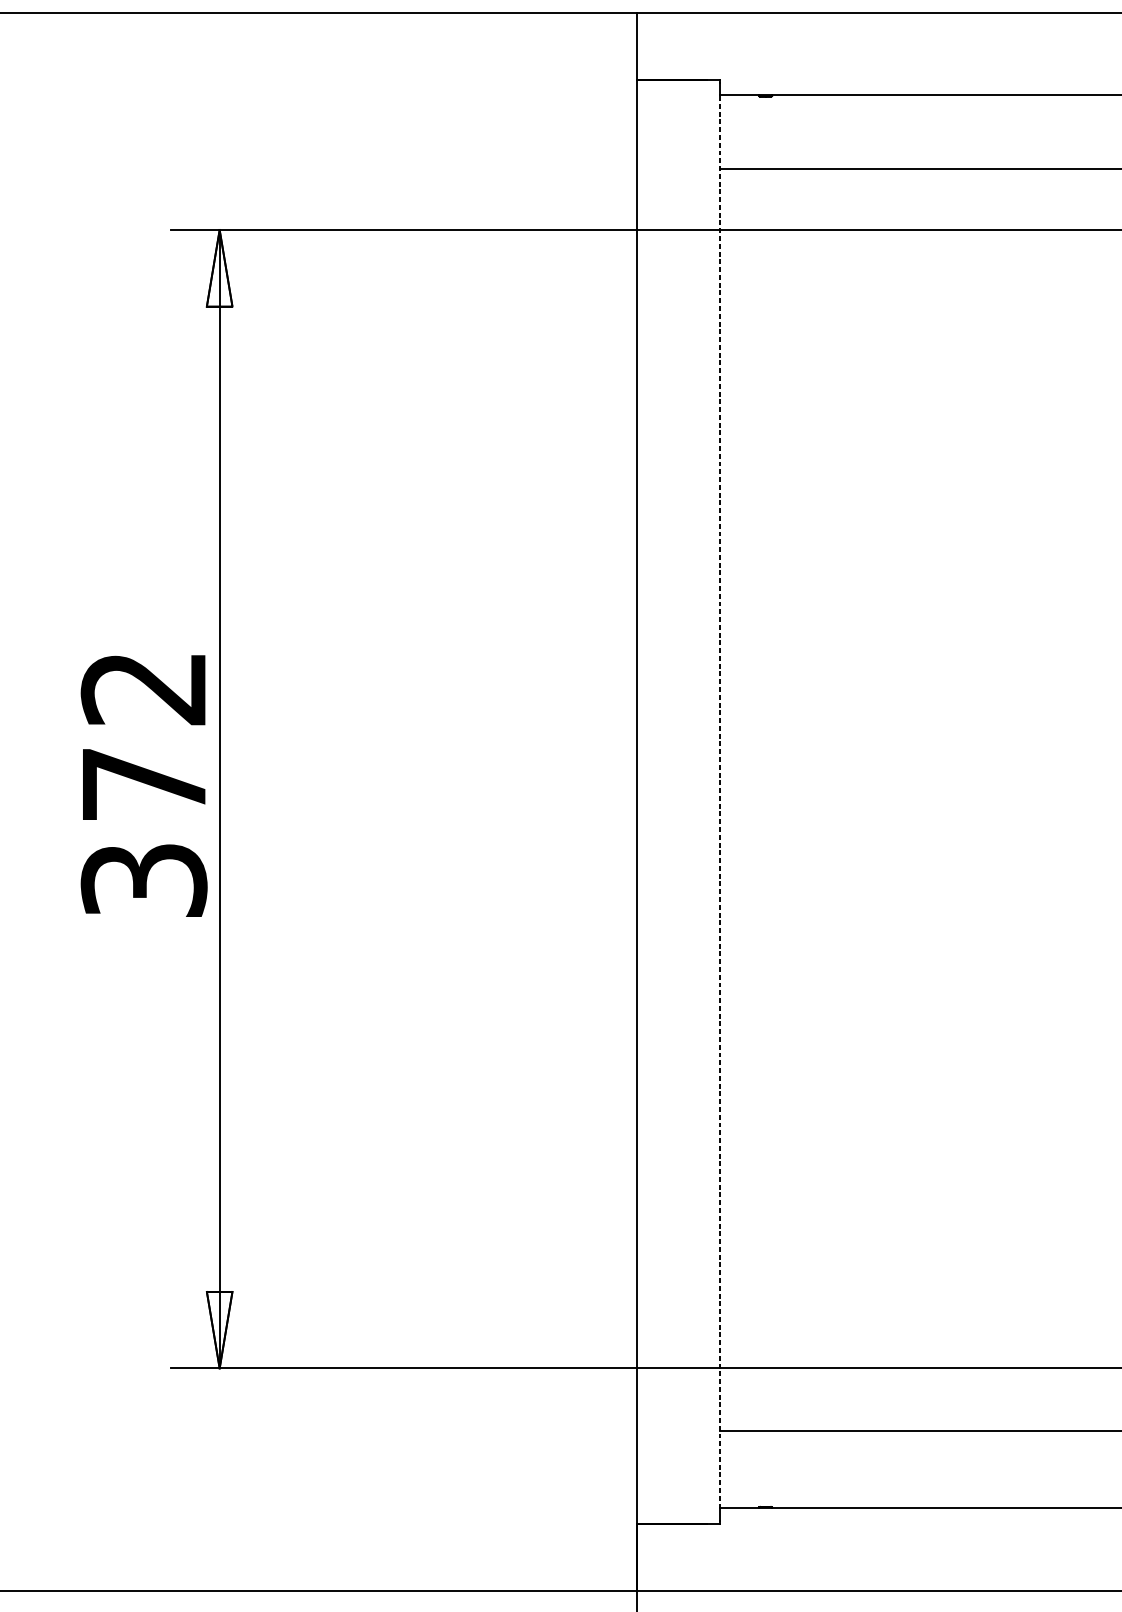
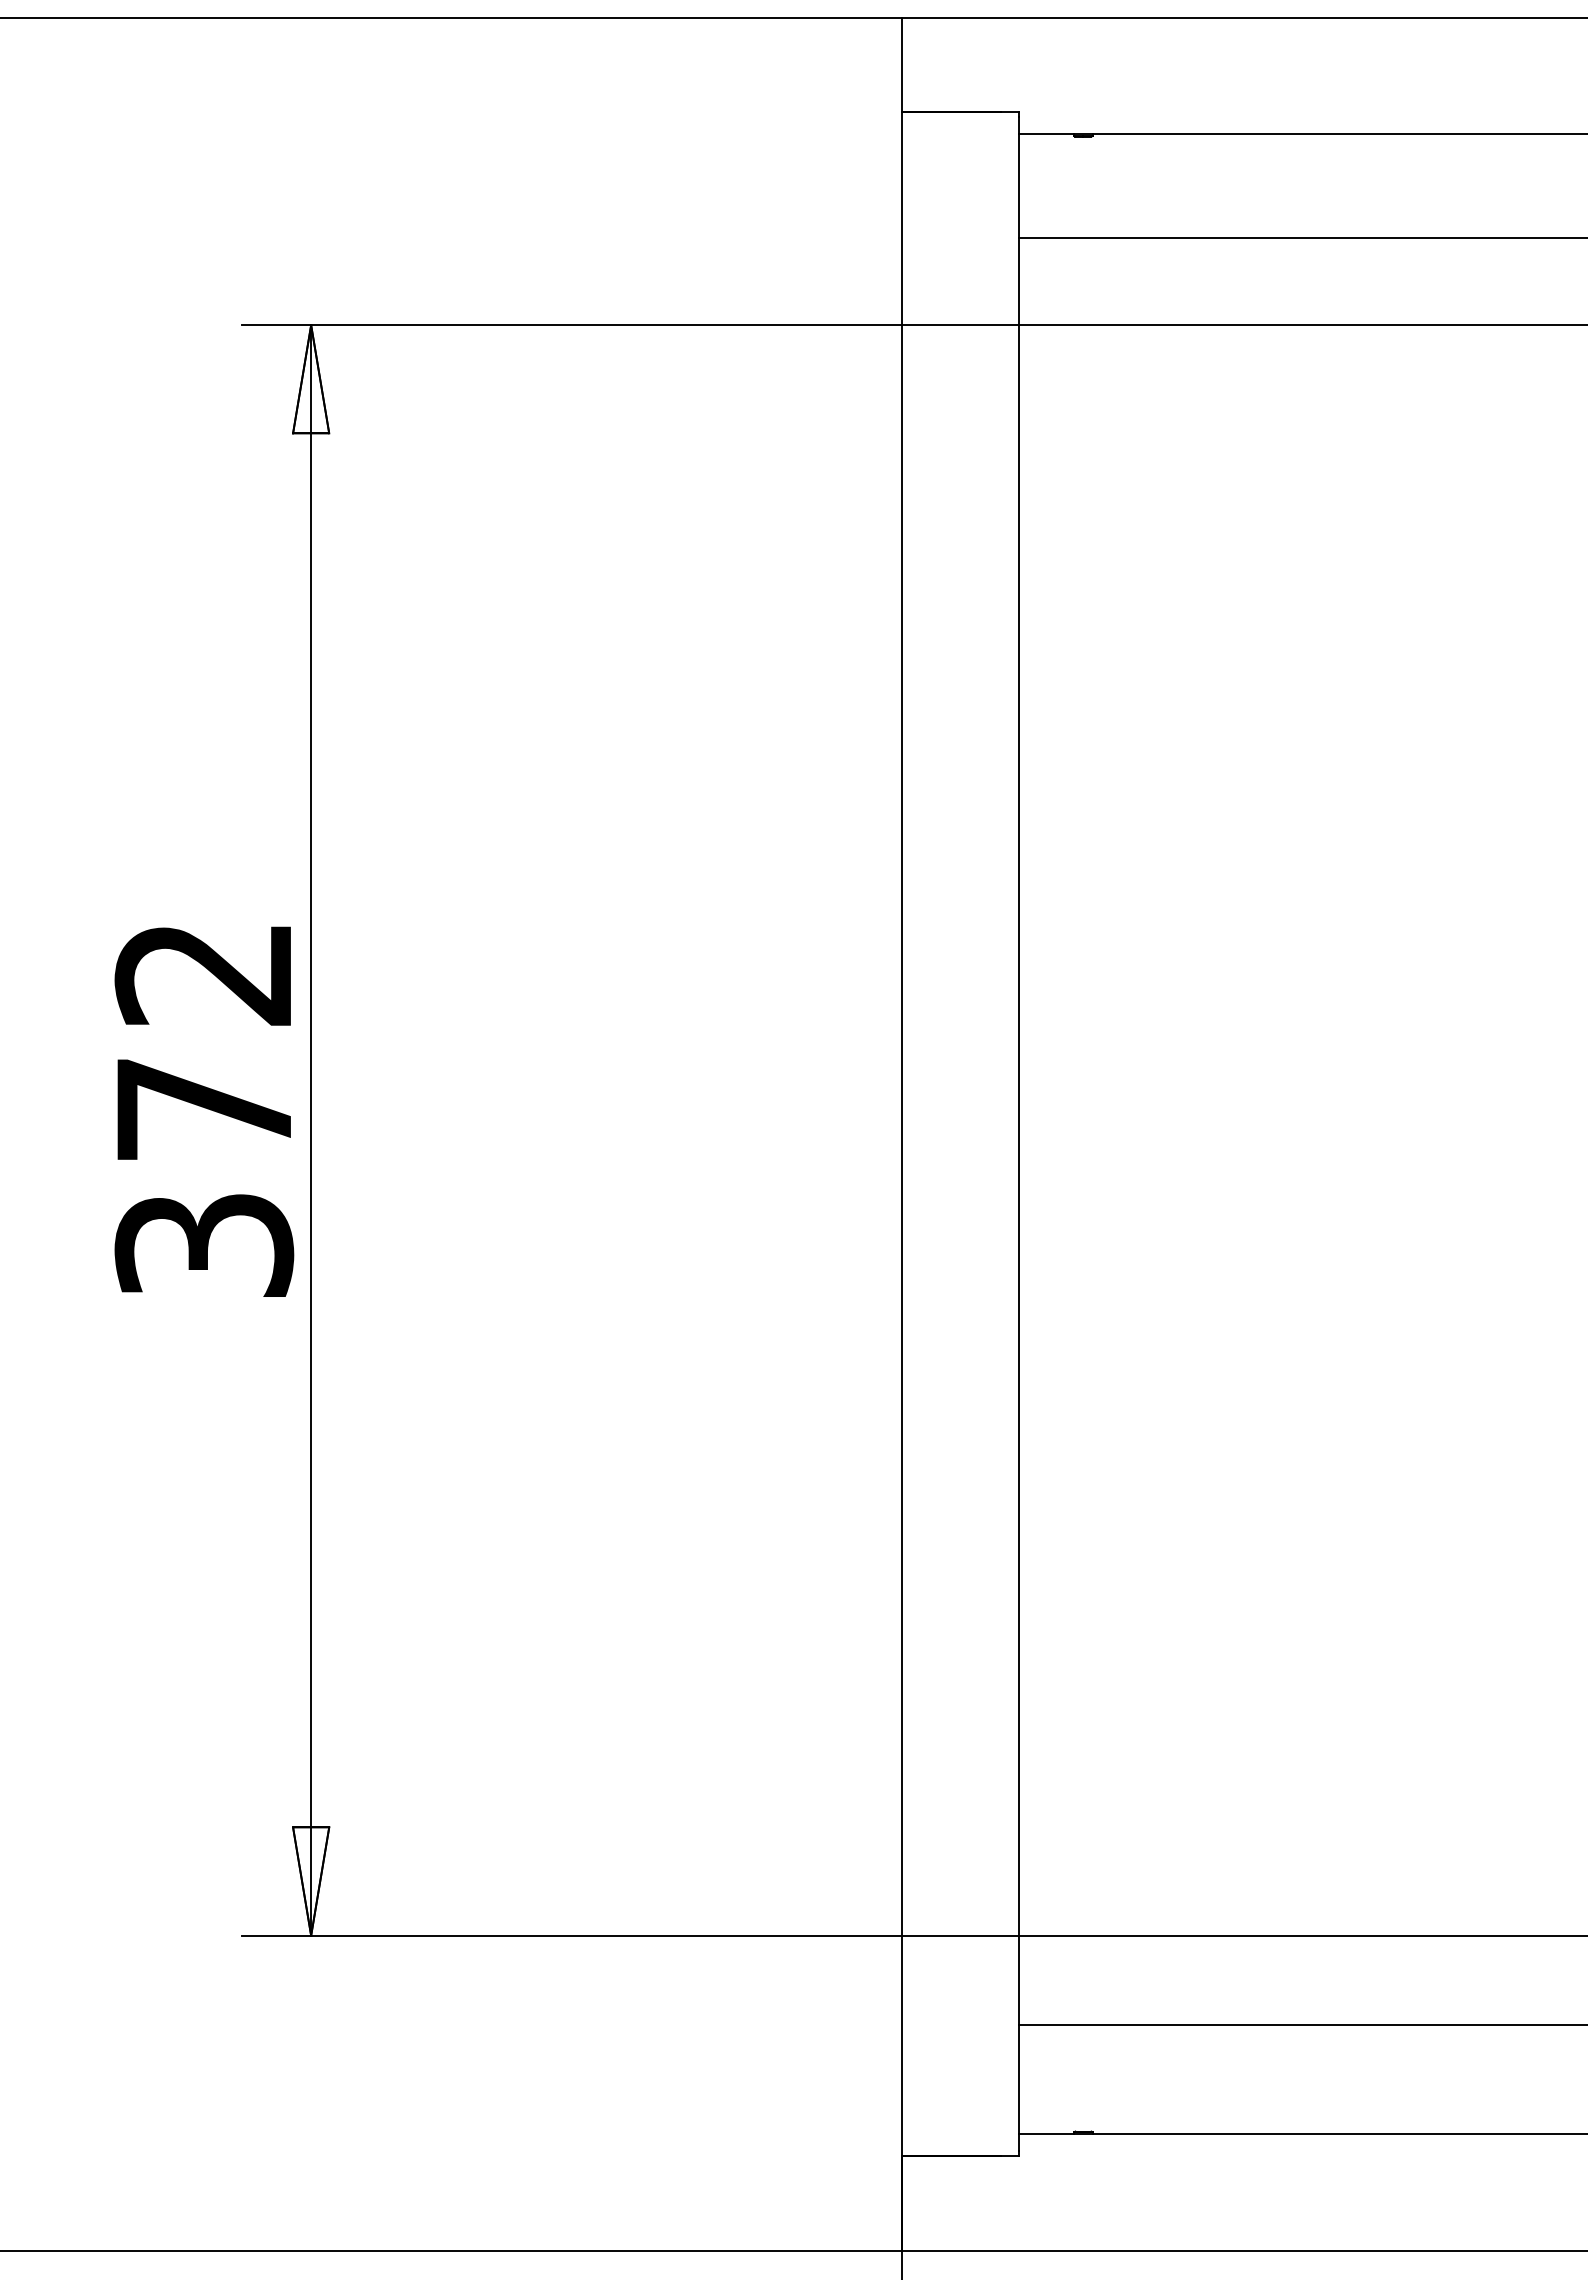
line: (719, 802) -> (1018, 1134), dashed -> solid

